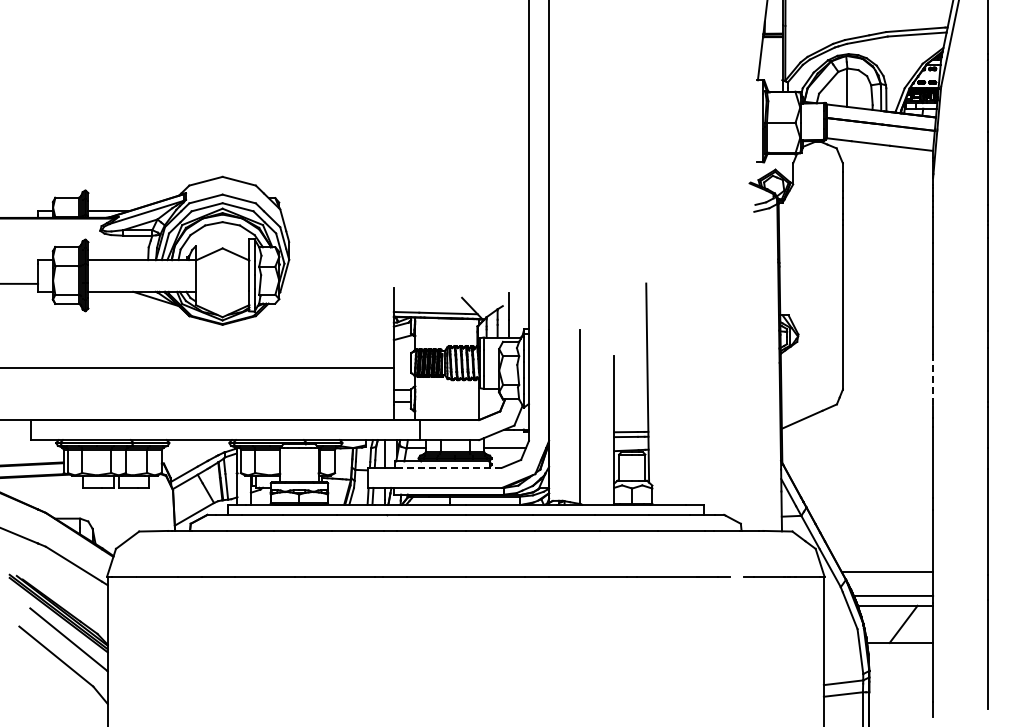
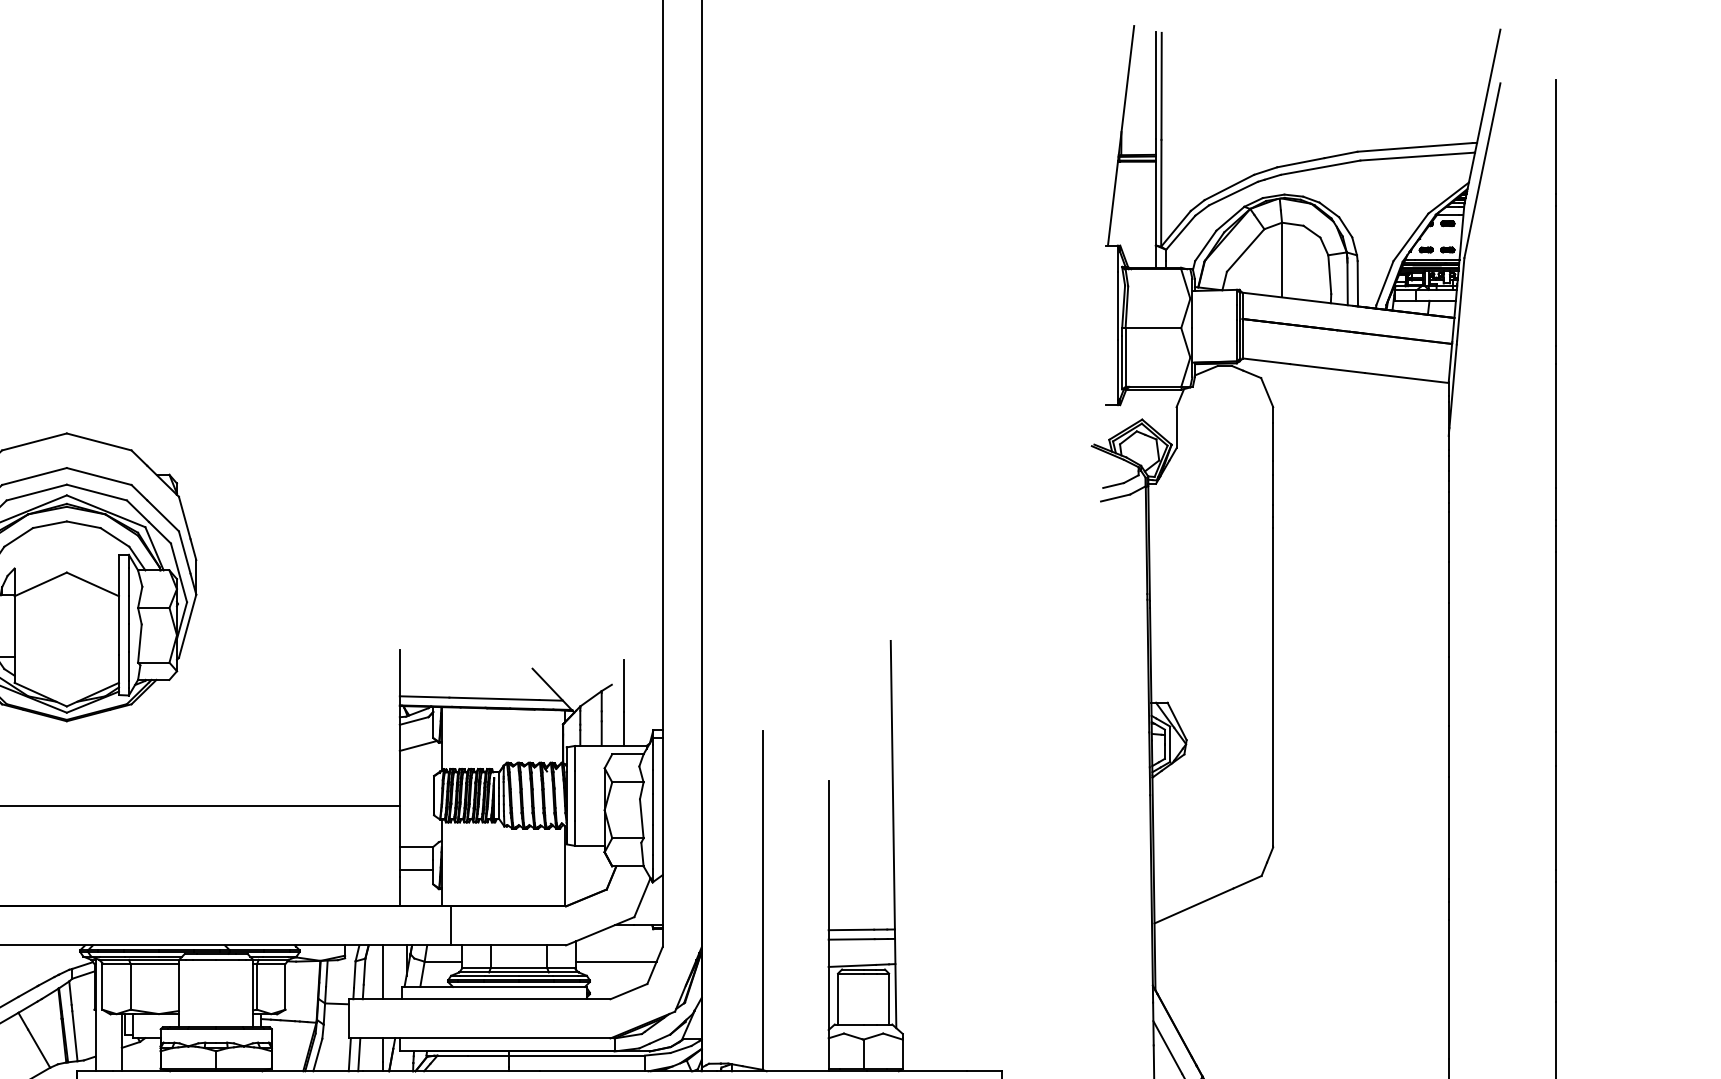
line: (933, 380) -> (1449, 829), dashed -> solid
line: (448, 467) -> (506, 998), dashed -> solid

